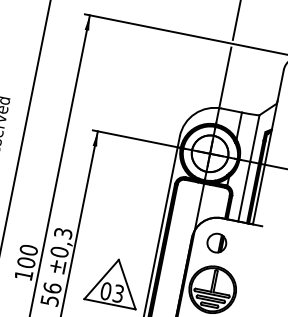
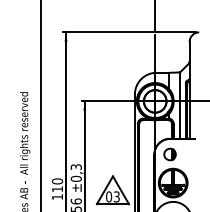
text: (26, 263) -> (57, 189), 100 -> 110

